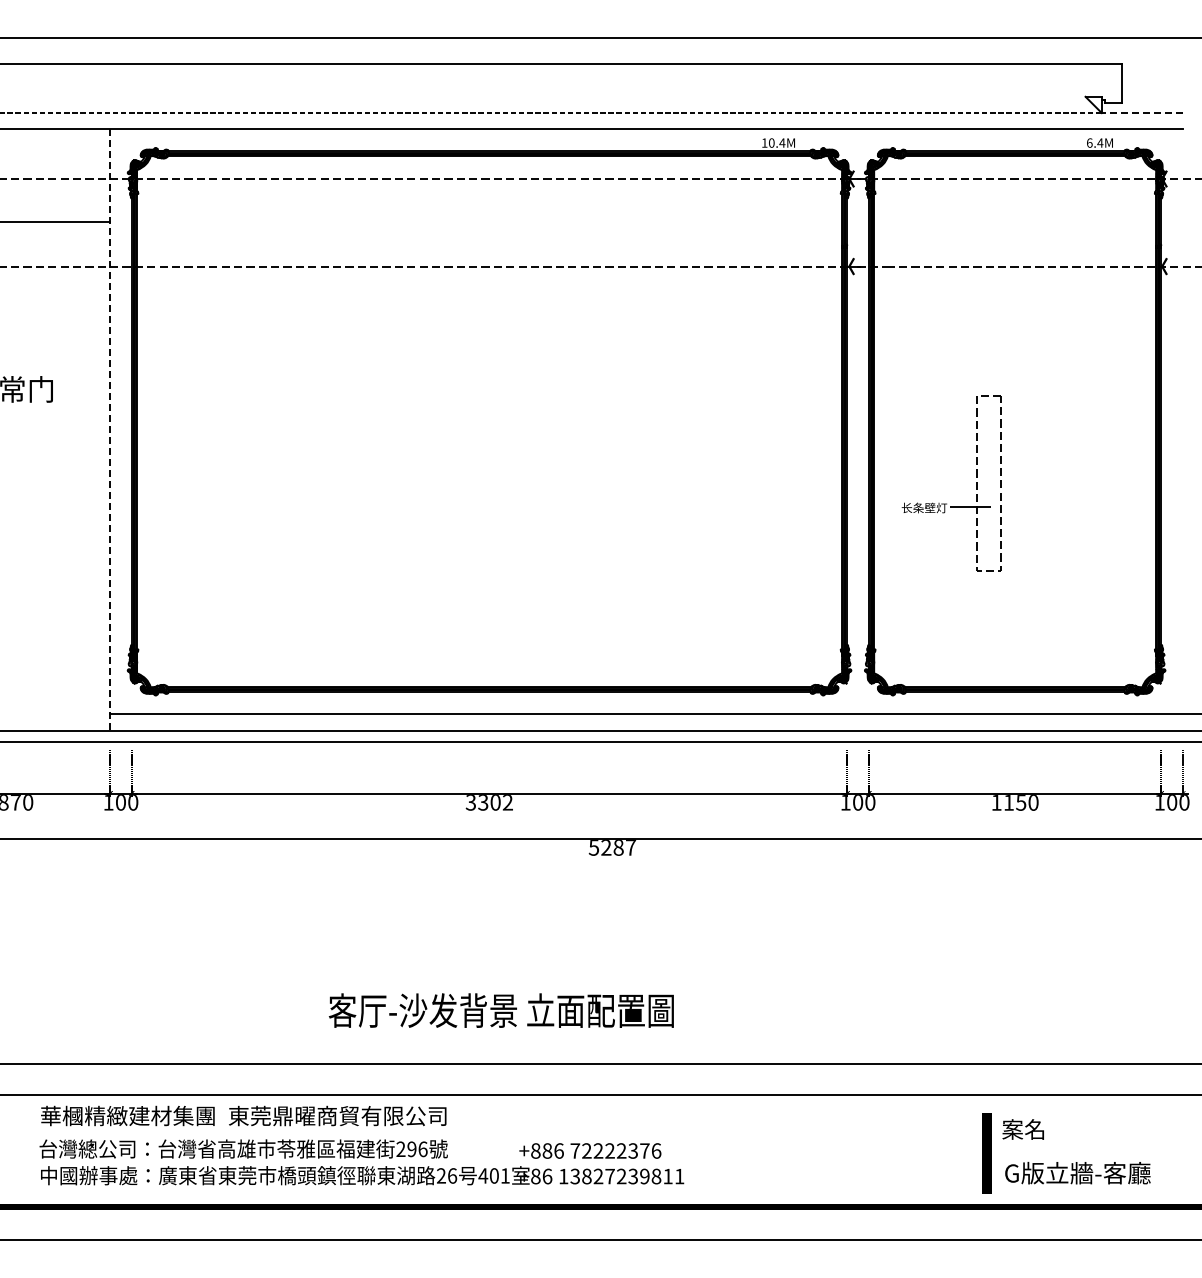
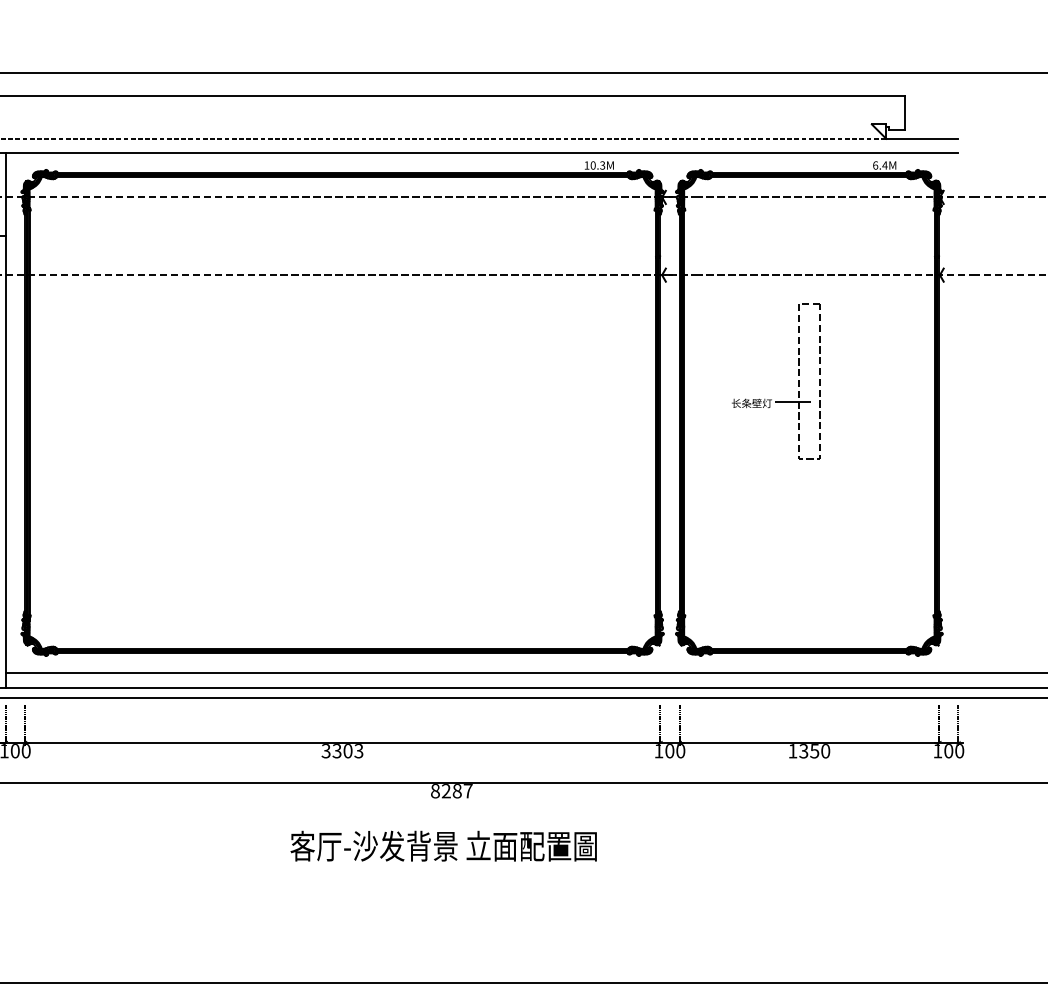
line: (1142, 113) -> (922, 139), dashed -> solid
text: (782, 142) -> (602, 165), 10.4M -> 10.3M
line: (110, 430) -> (6, 420), dashed -> solid
part: (946, 503) -> (771, 399), moved
text: (507, 802) -> (358, 751), 3302 -> 3303
text: (1008, 802) -> (803, 751), 1150 -> 1350
text: (593, 847) -> (434, 791), 5287 -> 8287
text: (500, 1010) -> (442, 846), moved

